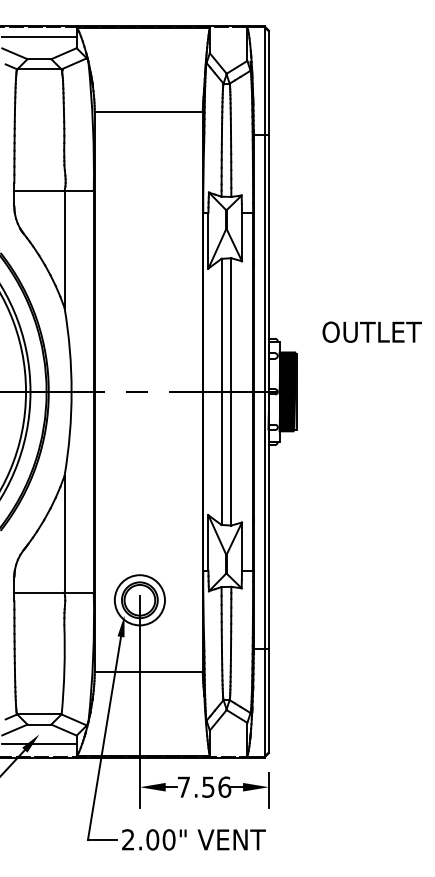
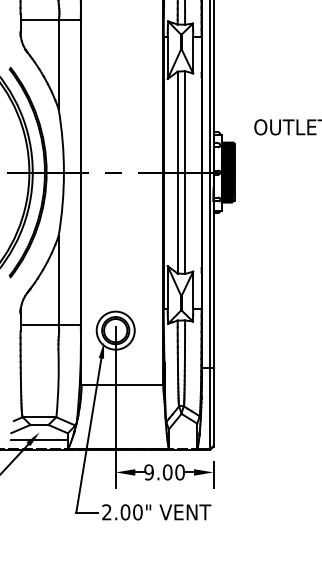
text: (204, 786) -> (164, 471), 7.56 -> 9.00

